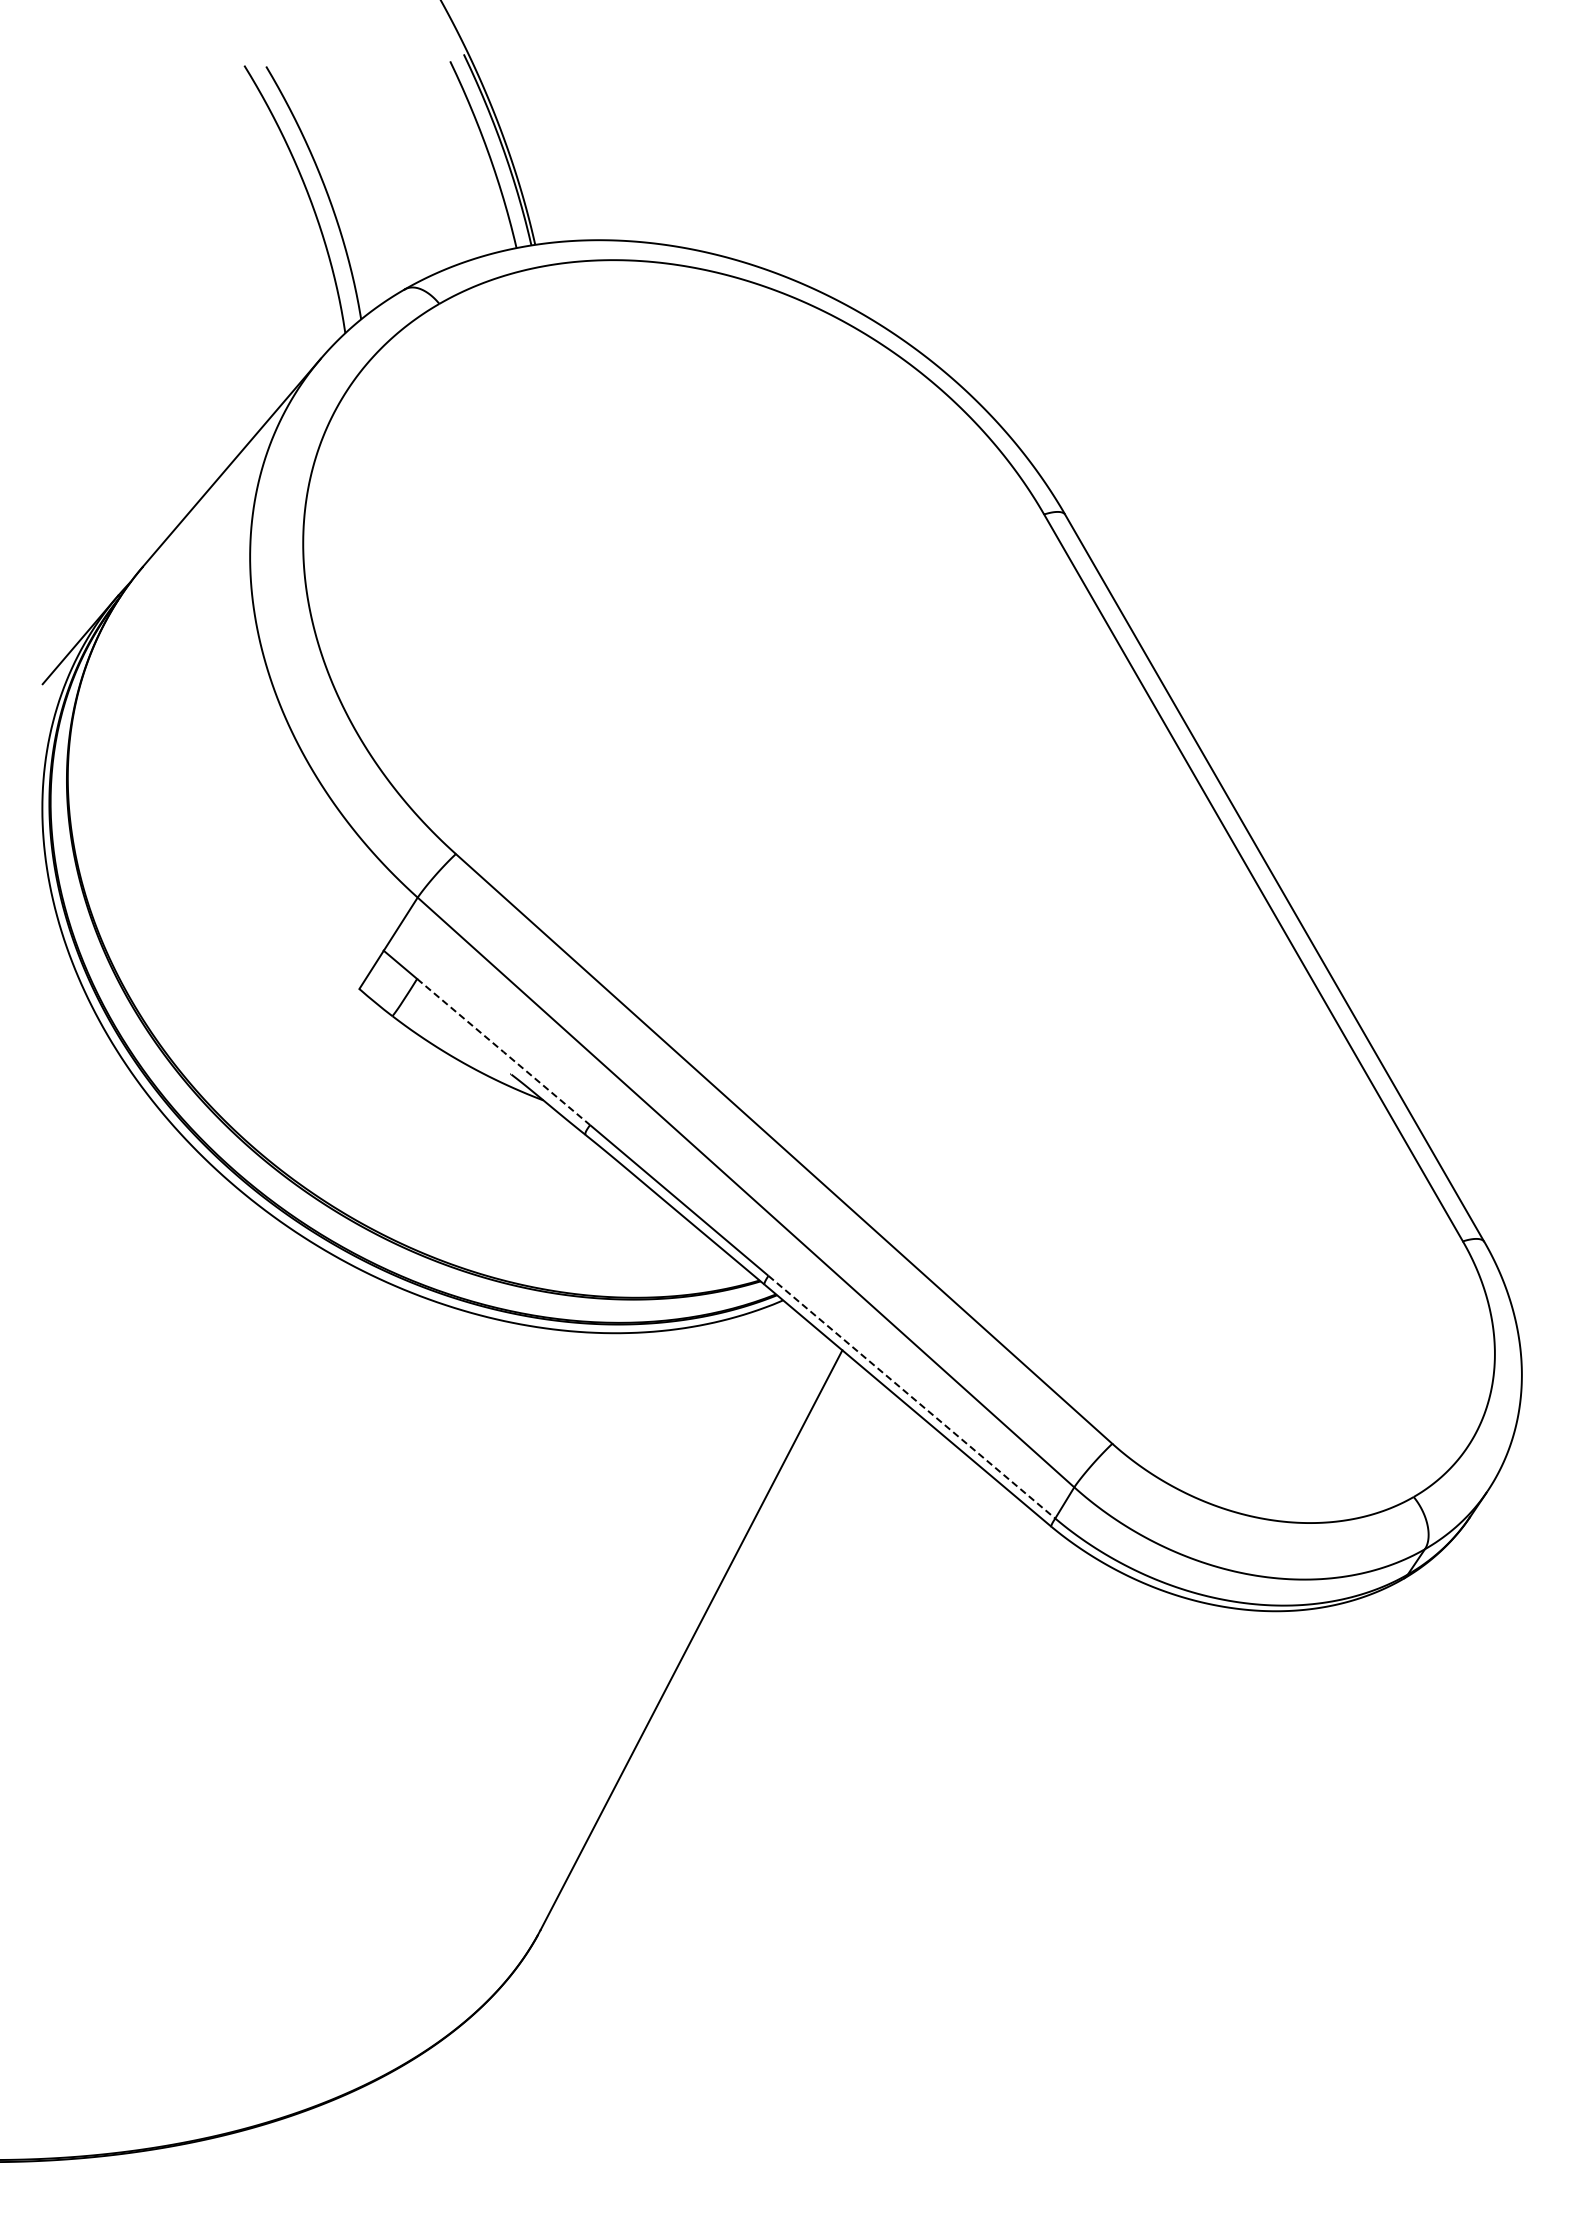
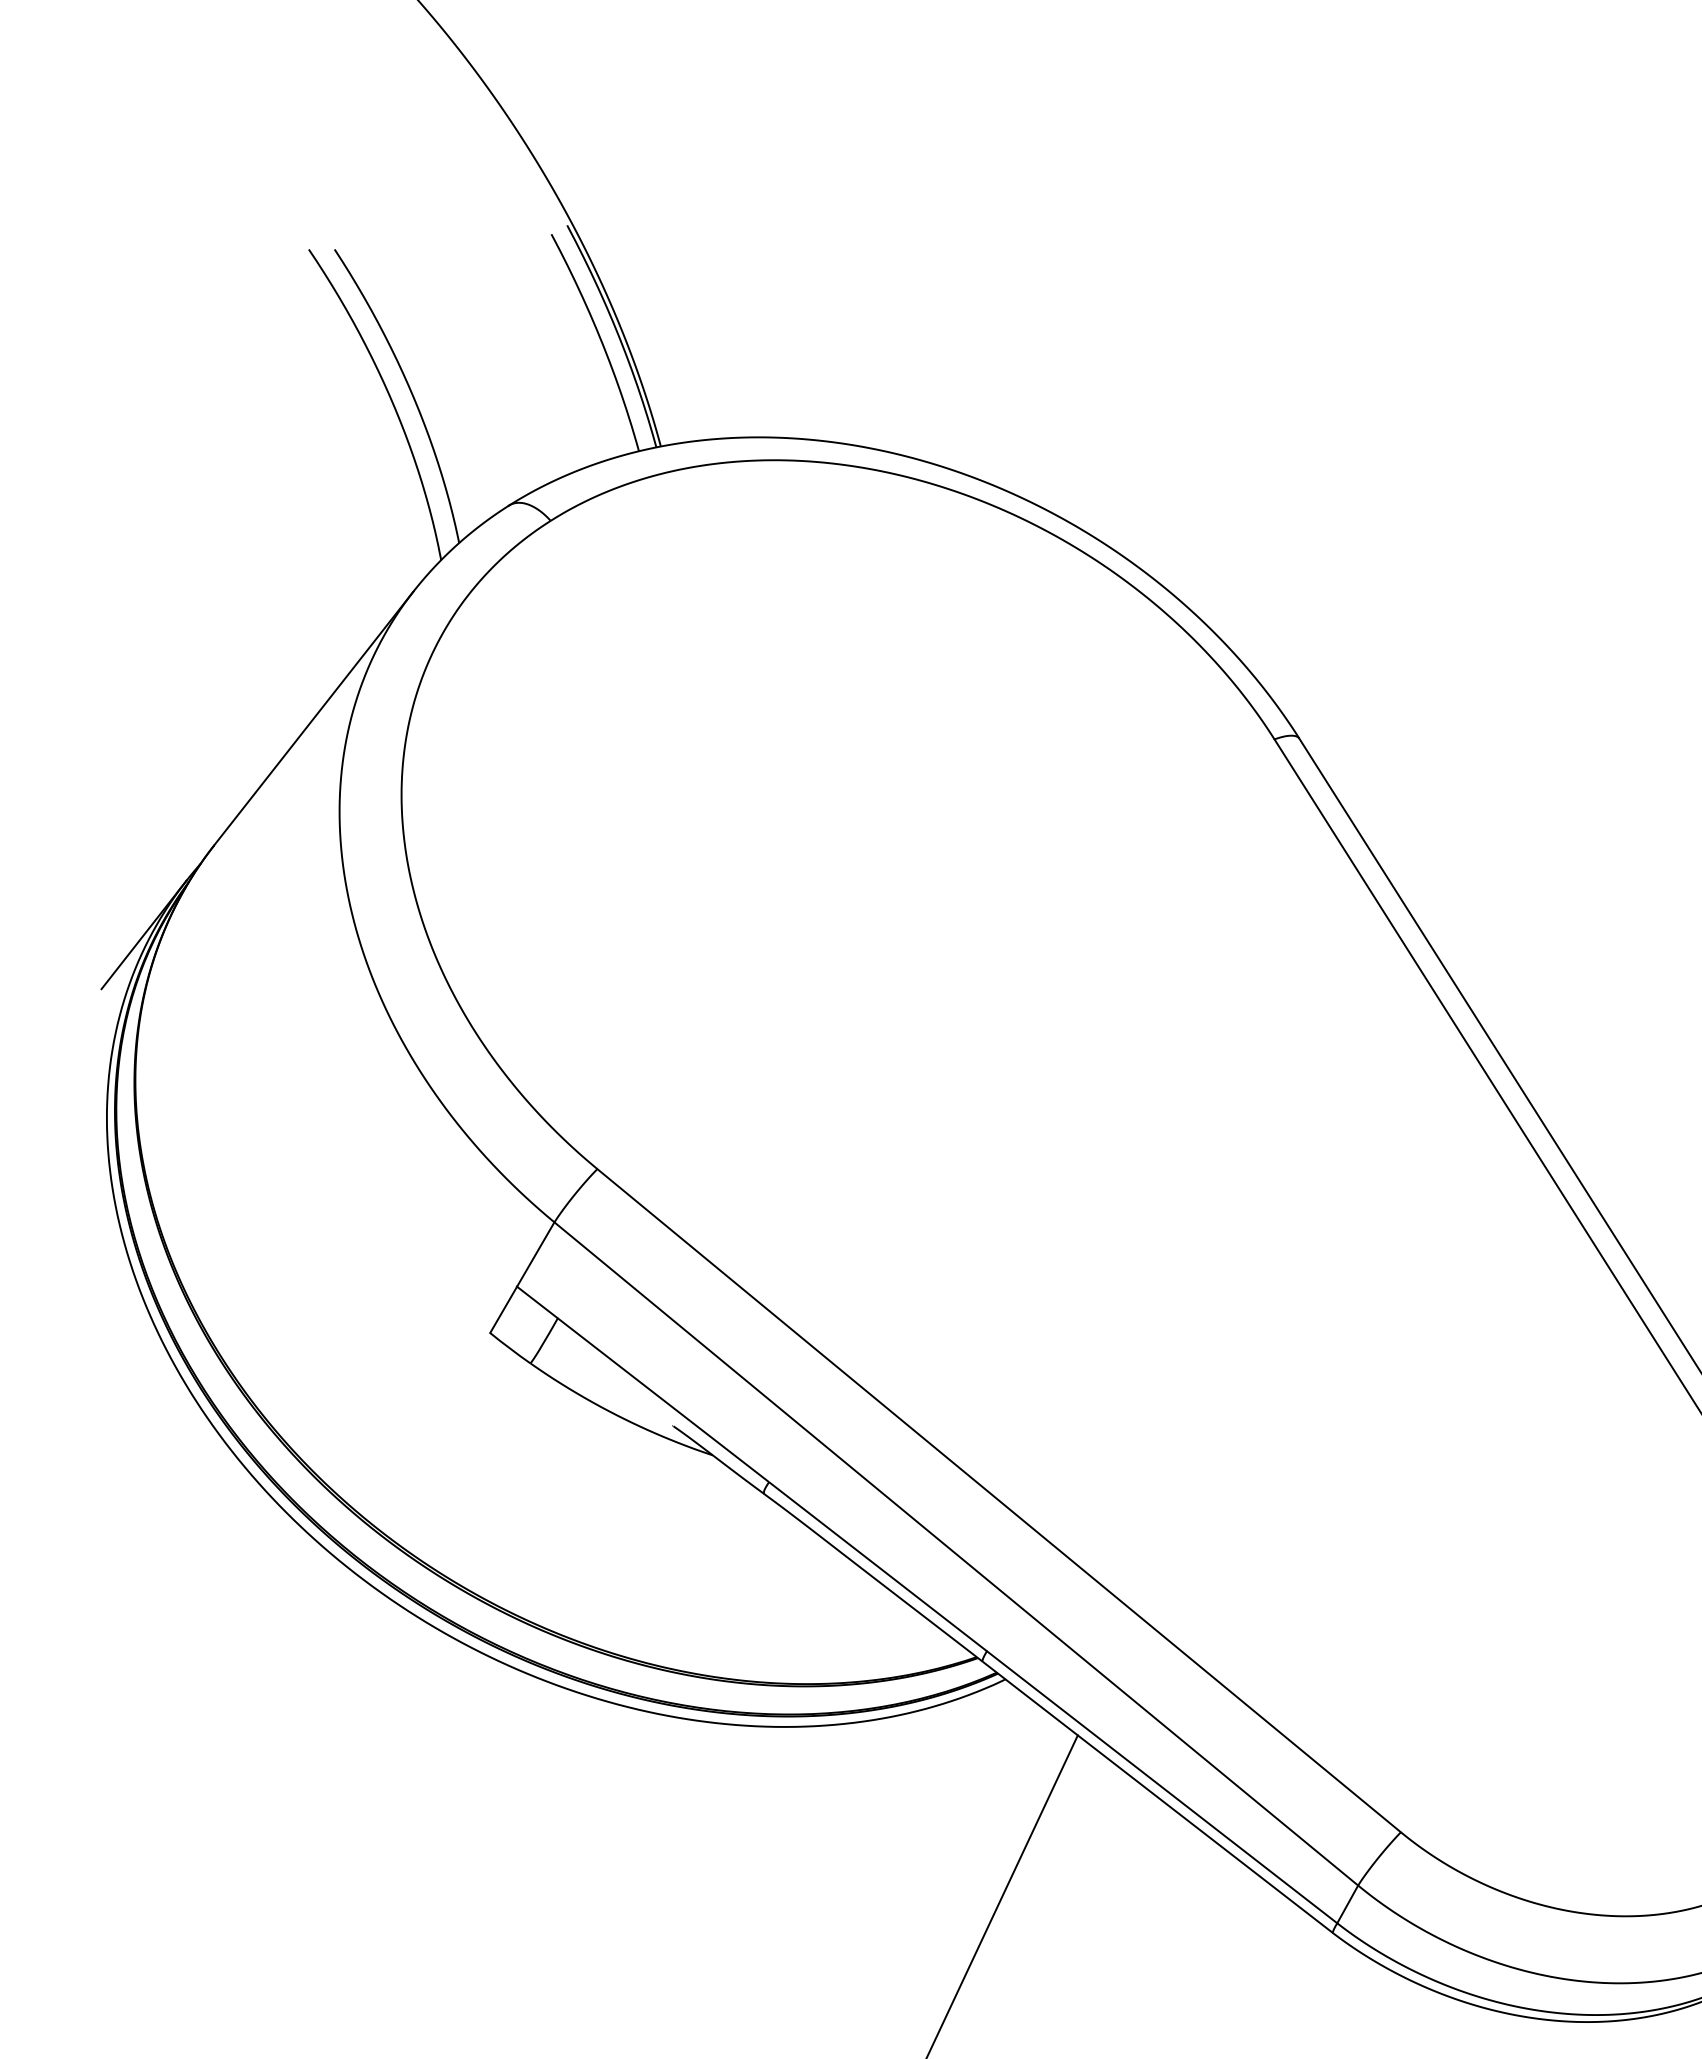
line: (503, 1052) -> (663, 1400), dashed -> solid
line: (911, 1397) -> (1161, 1787), dashed -> solid

